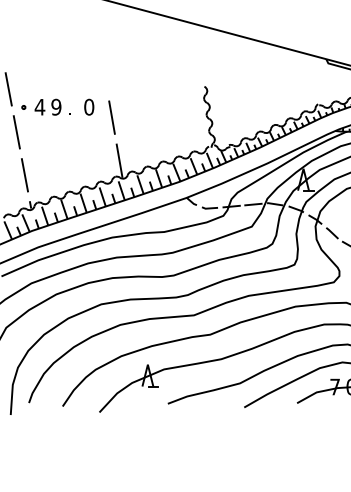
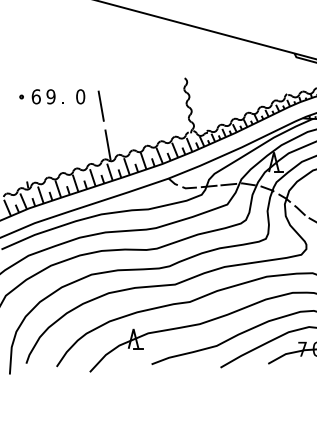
line: (8, 89) -> (7, 80), removed
text: (39, 106) -> (35, 96), 4 -> 6
line: (16, 132) -> (15, 119), removed
line: (24, 175) -> (22, 158), removed

